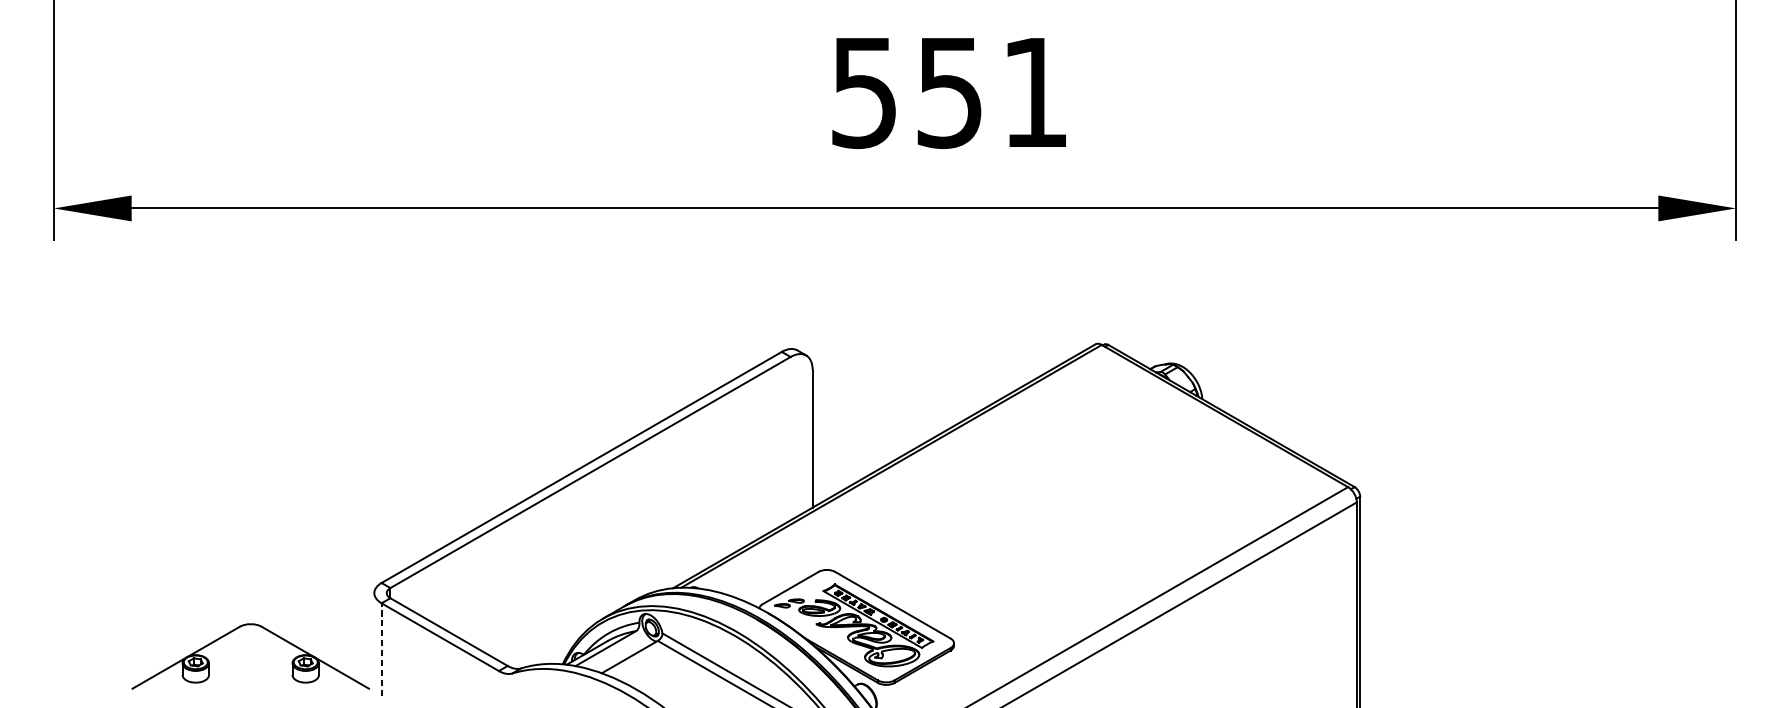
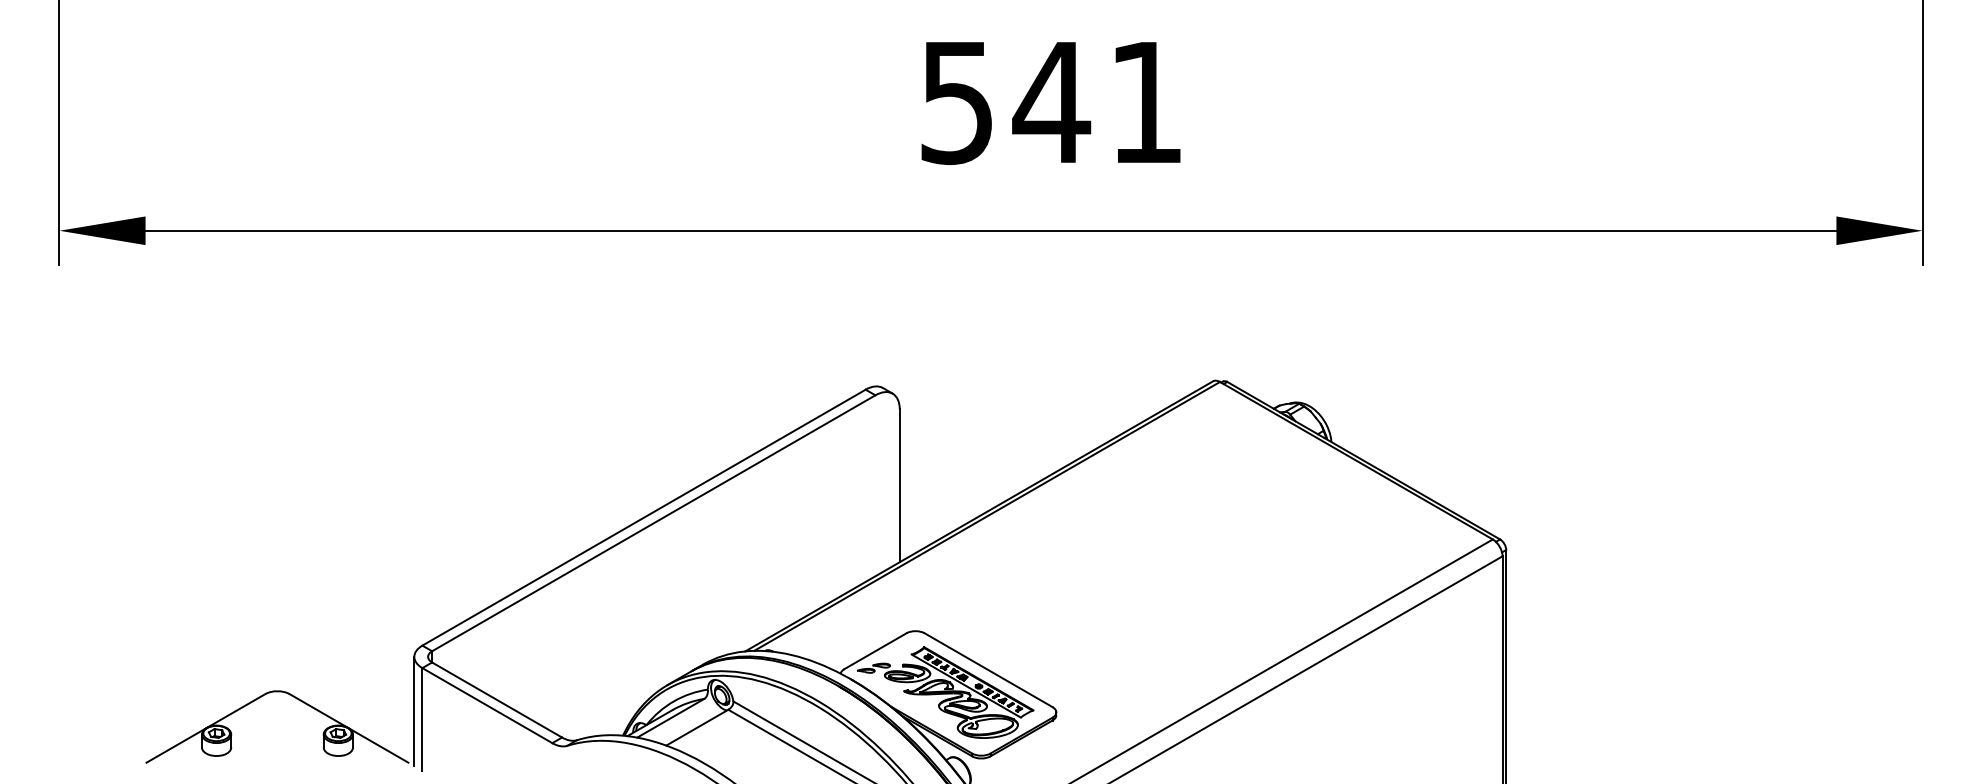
text: (949, 93) -> (1051, 103), 551 -> 541
line: (374, 642) -> (414, 711), added
line: (381, 648) -> (422, 718), dashed -> solid

